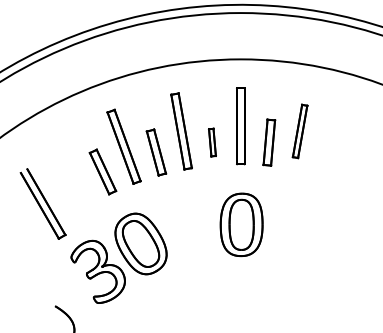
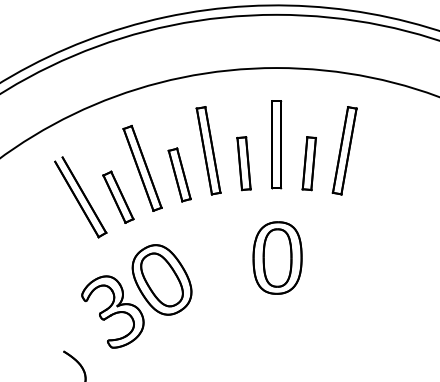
part: (299, 131) -> (343, 150), size x1.43
part: (212, 142) -> (244, 163), size x1.67
part: (42, 203) -> (79, 196), moved

